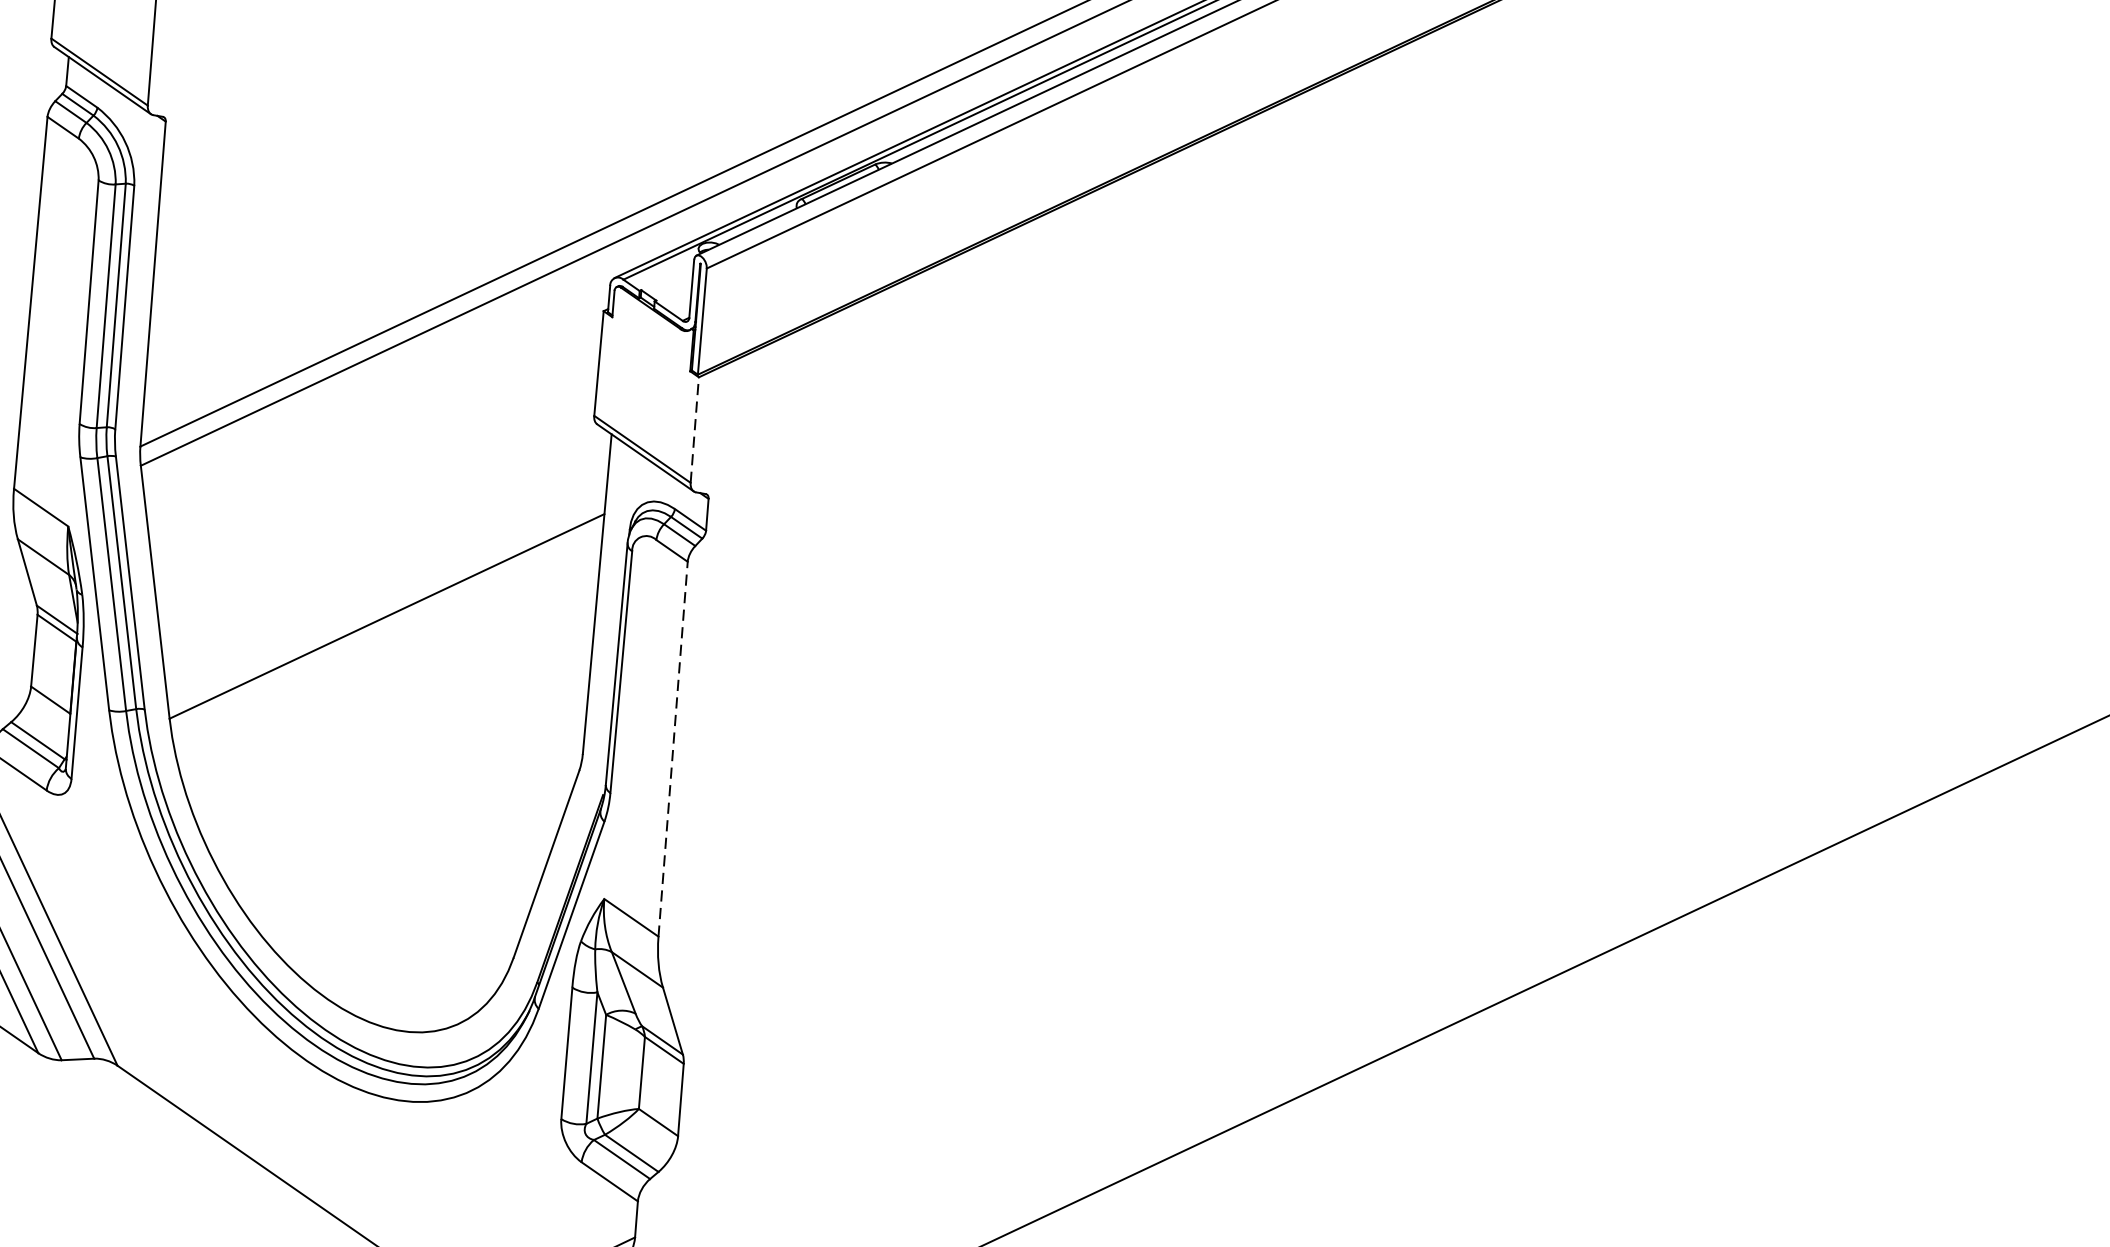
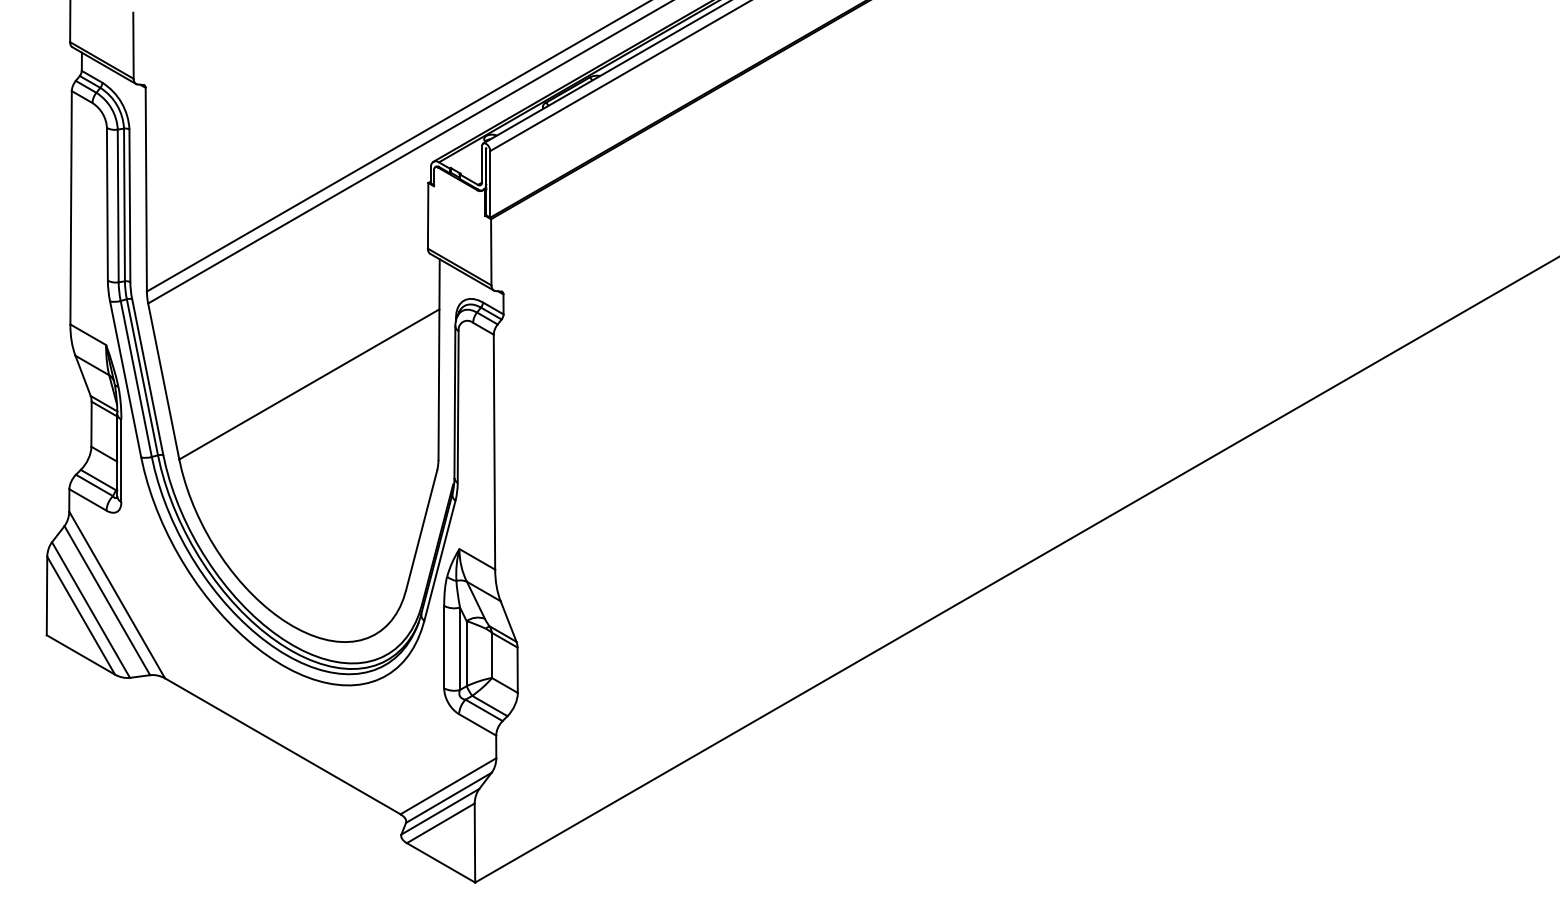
line: (695, 428) -> (491, 251), dashed -> solid
line: (673, 748) -> (494, 451), dashed -> solid

